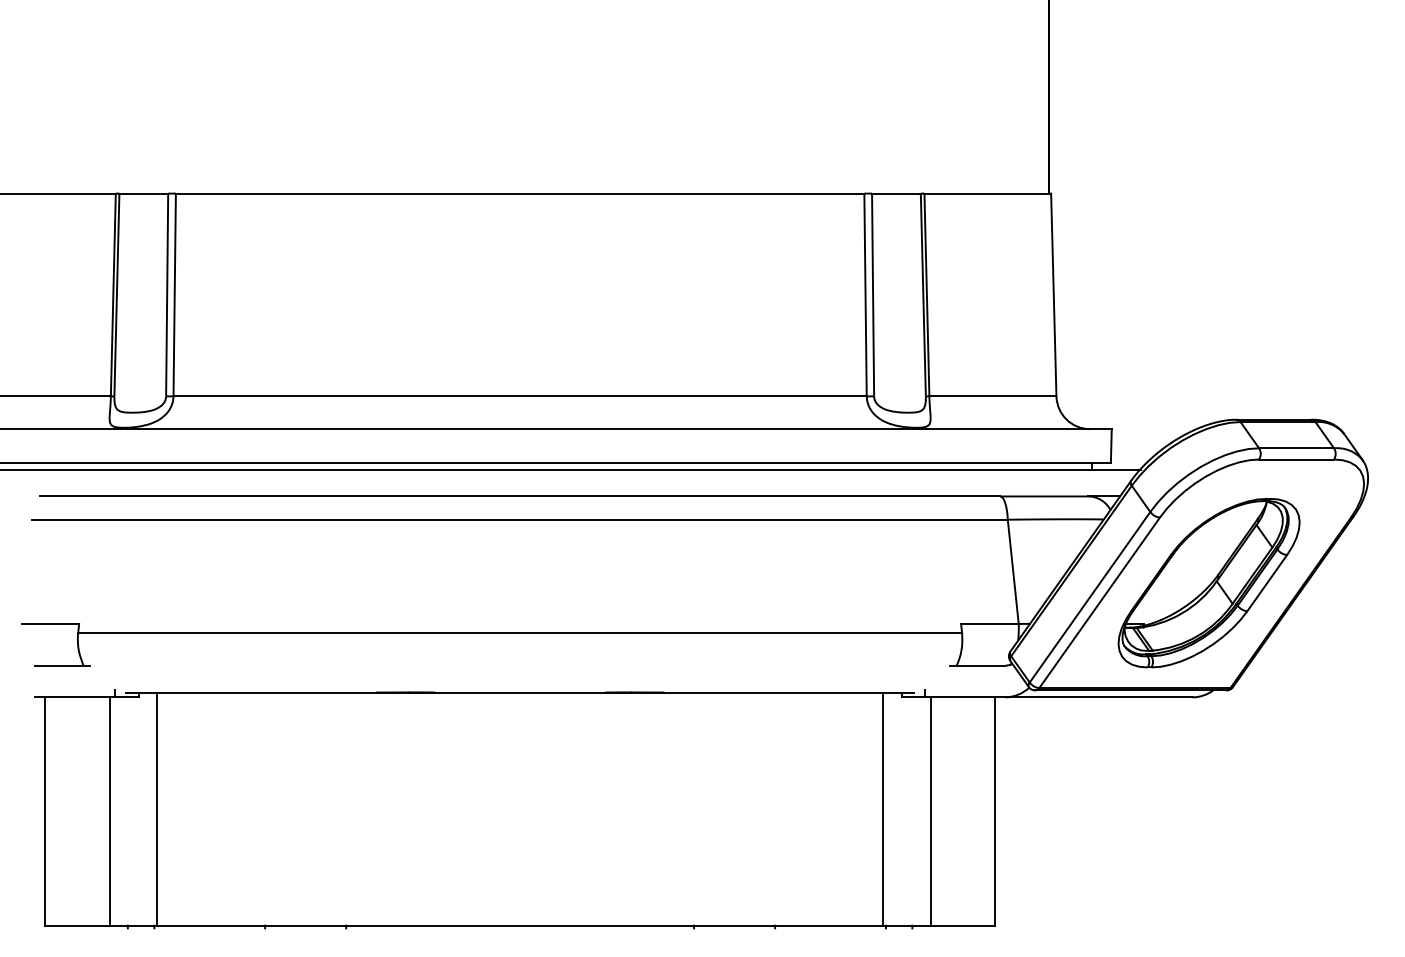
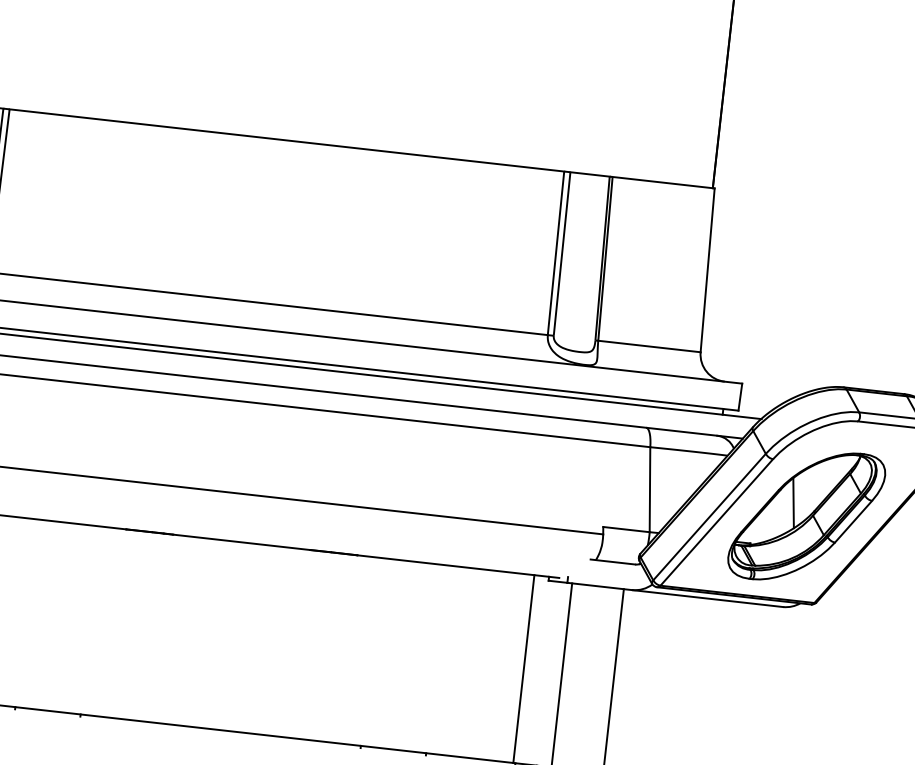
line: (1190, 568) -> (793, 503), added

